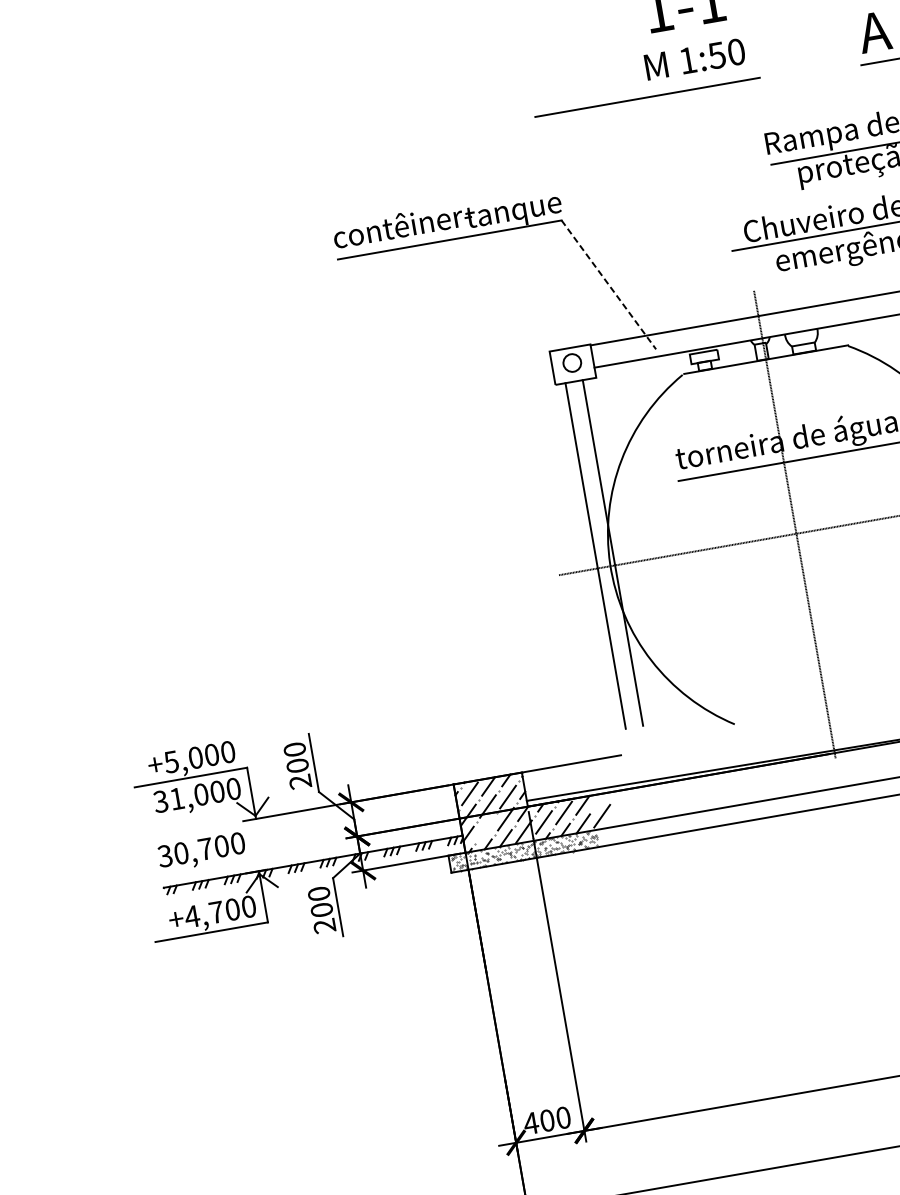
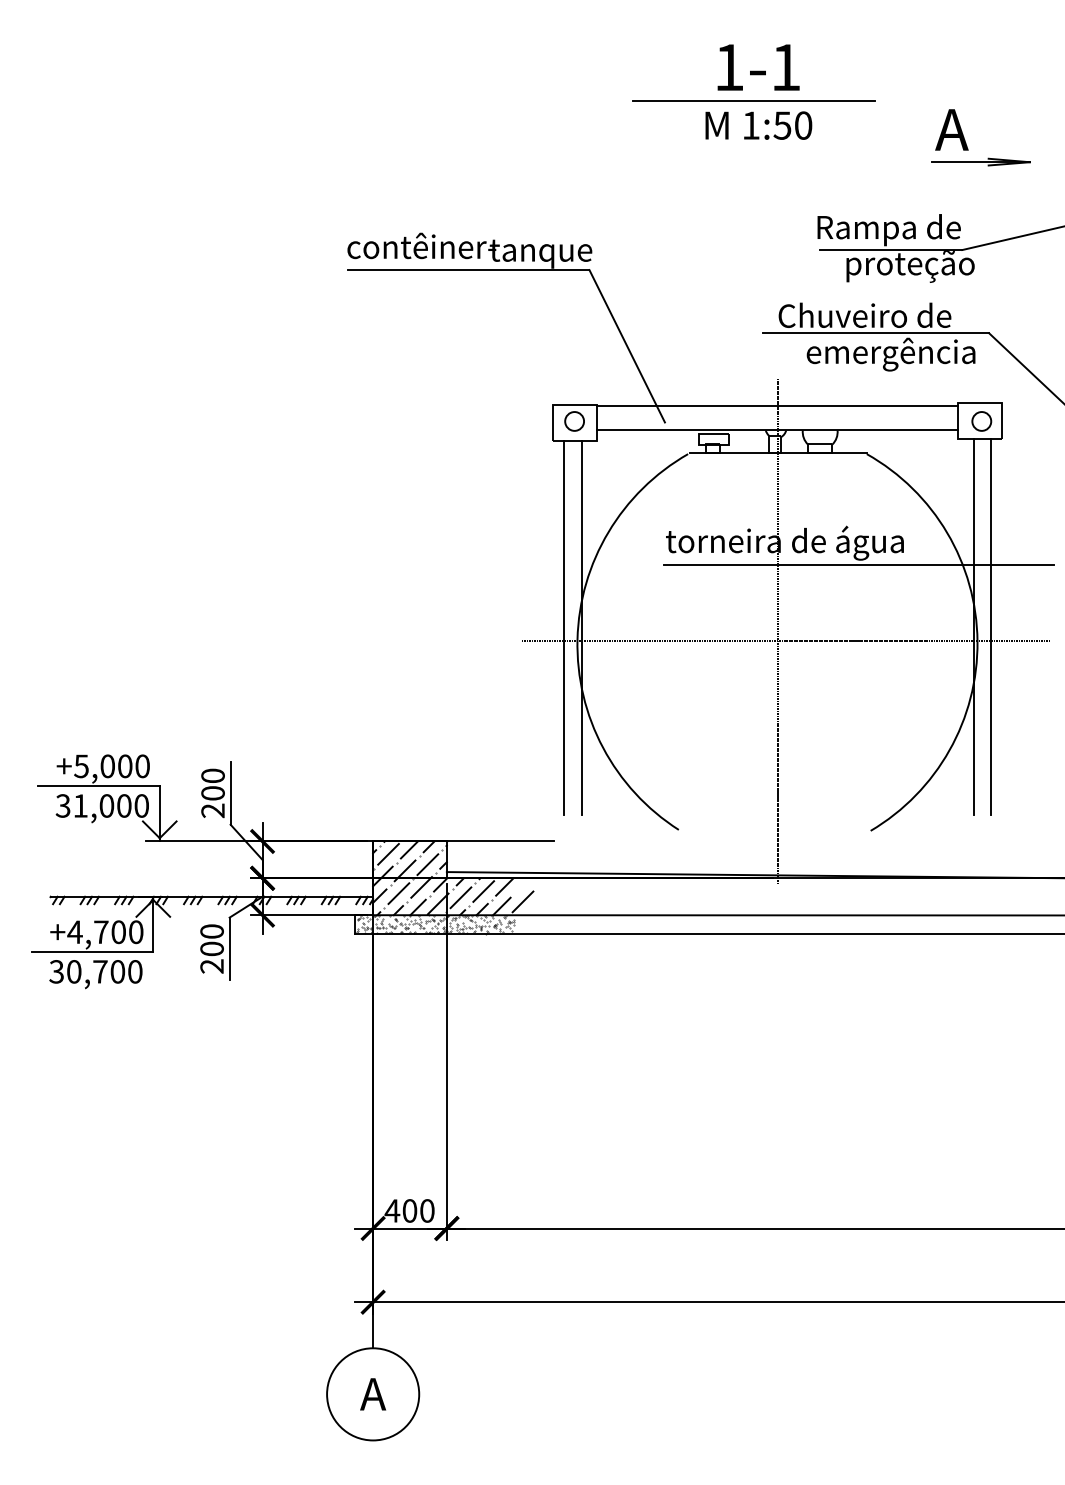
line: (646, 97) -> (753, 100), moved
line: (609, 285) -> (627, 346), dashed -> solid
line: (485, 828) -> (398, 893), added
text: (201, 852) -> (95, 974), moved

